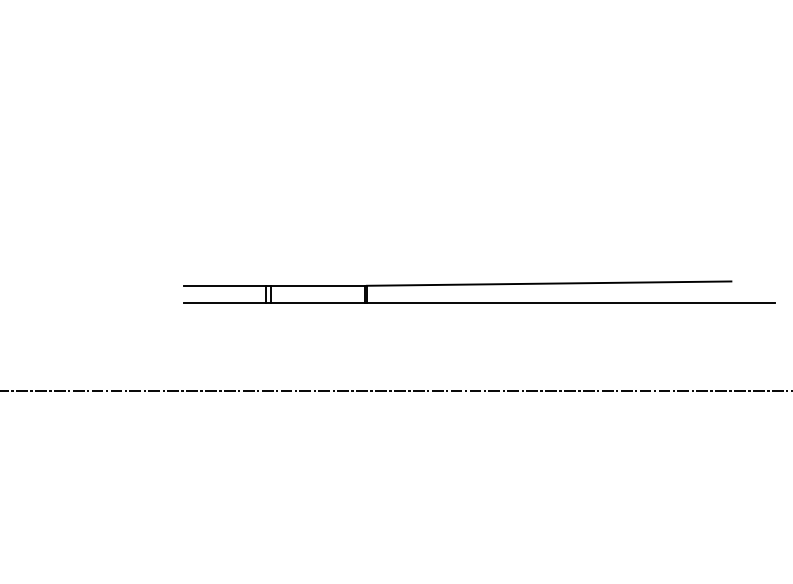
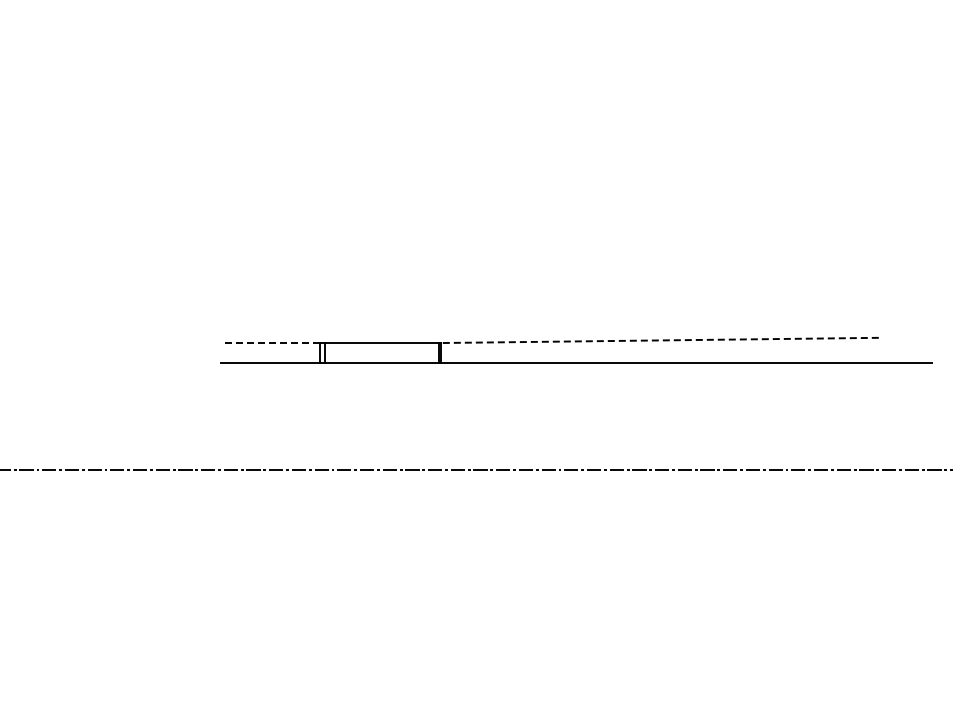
line: (548, 283) -> (659, 340), solid -> dashed
line: (225, 286) -> (270, 343), solid -> dashed

